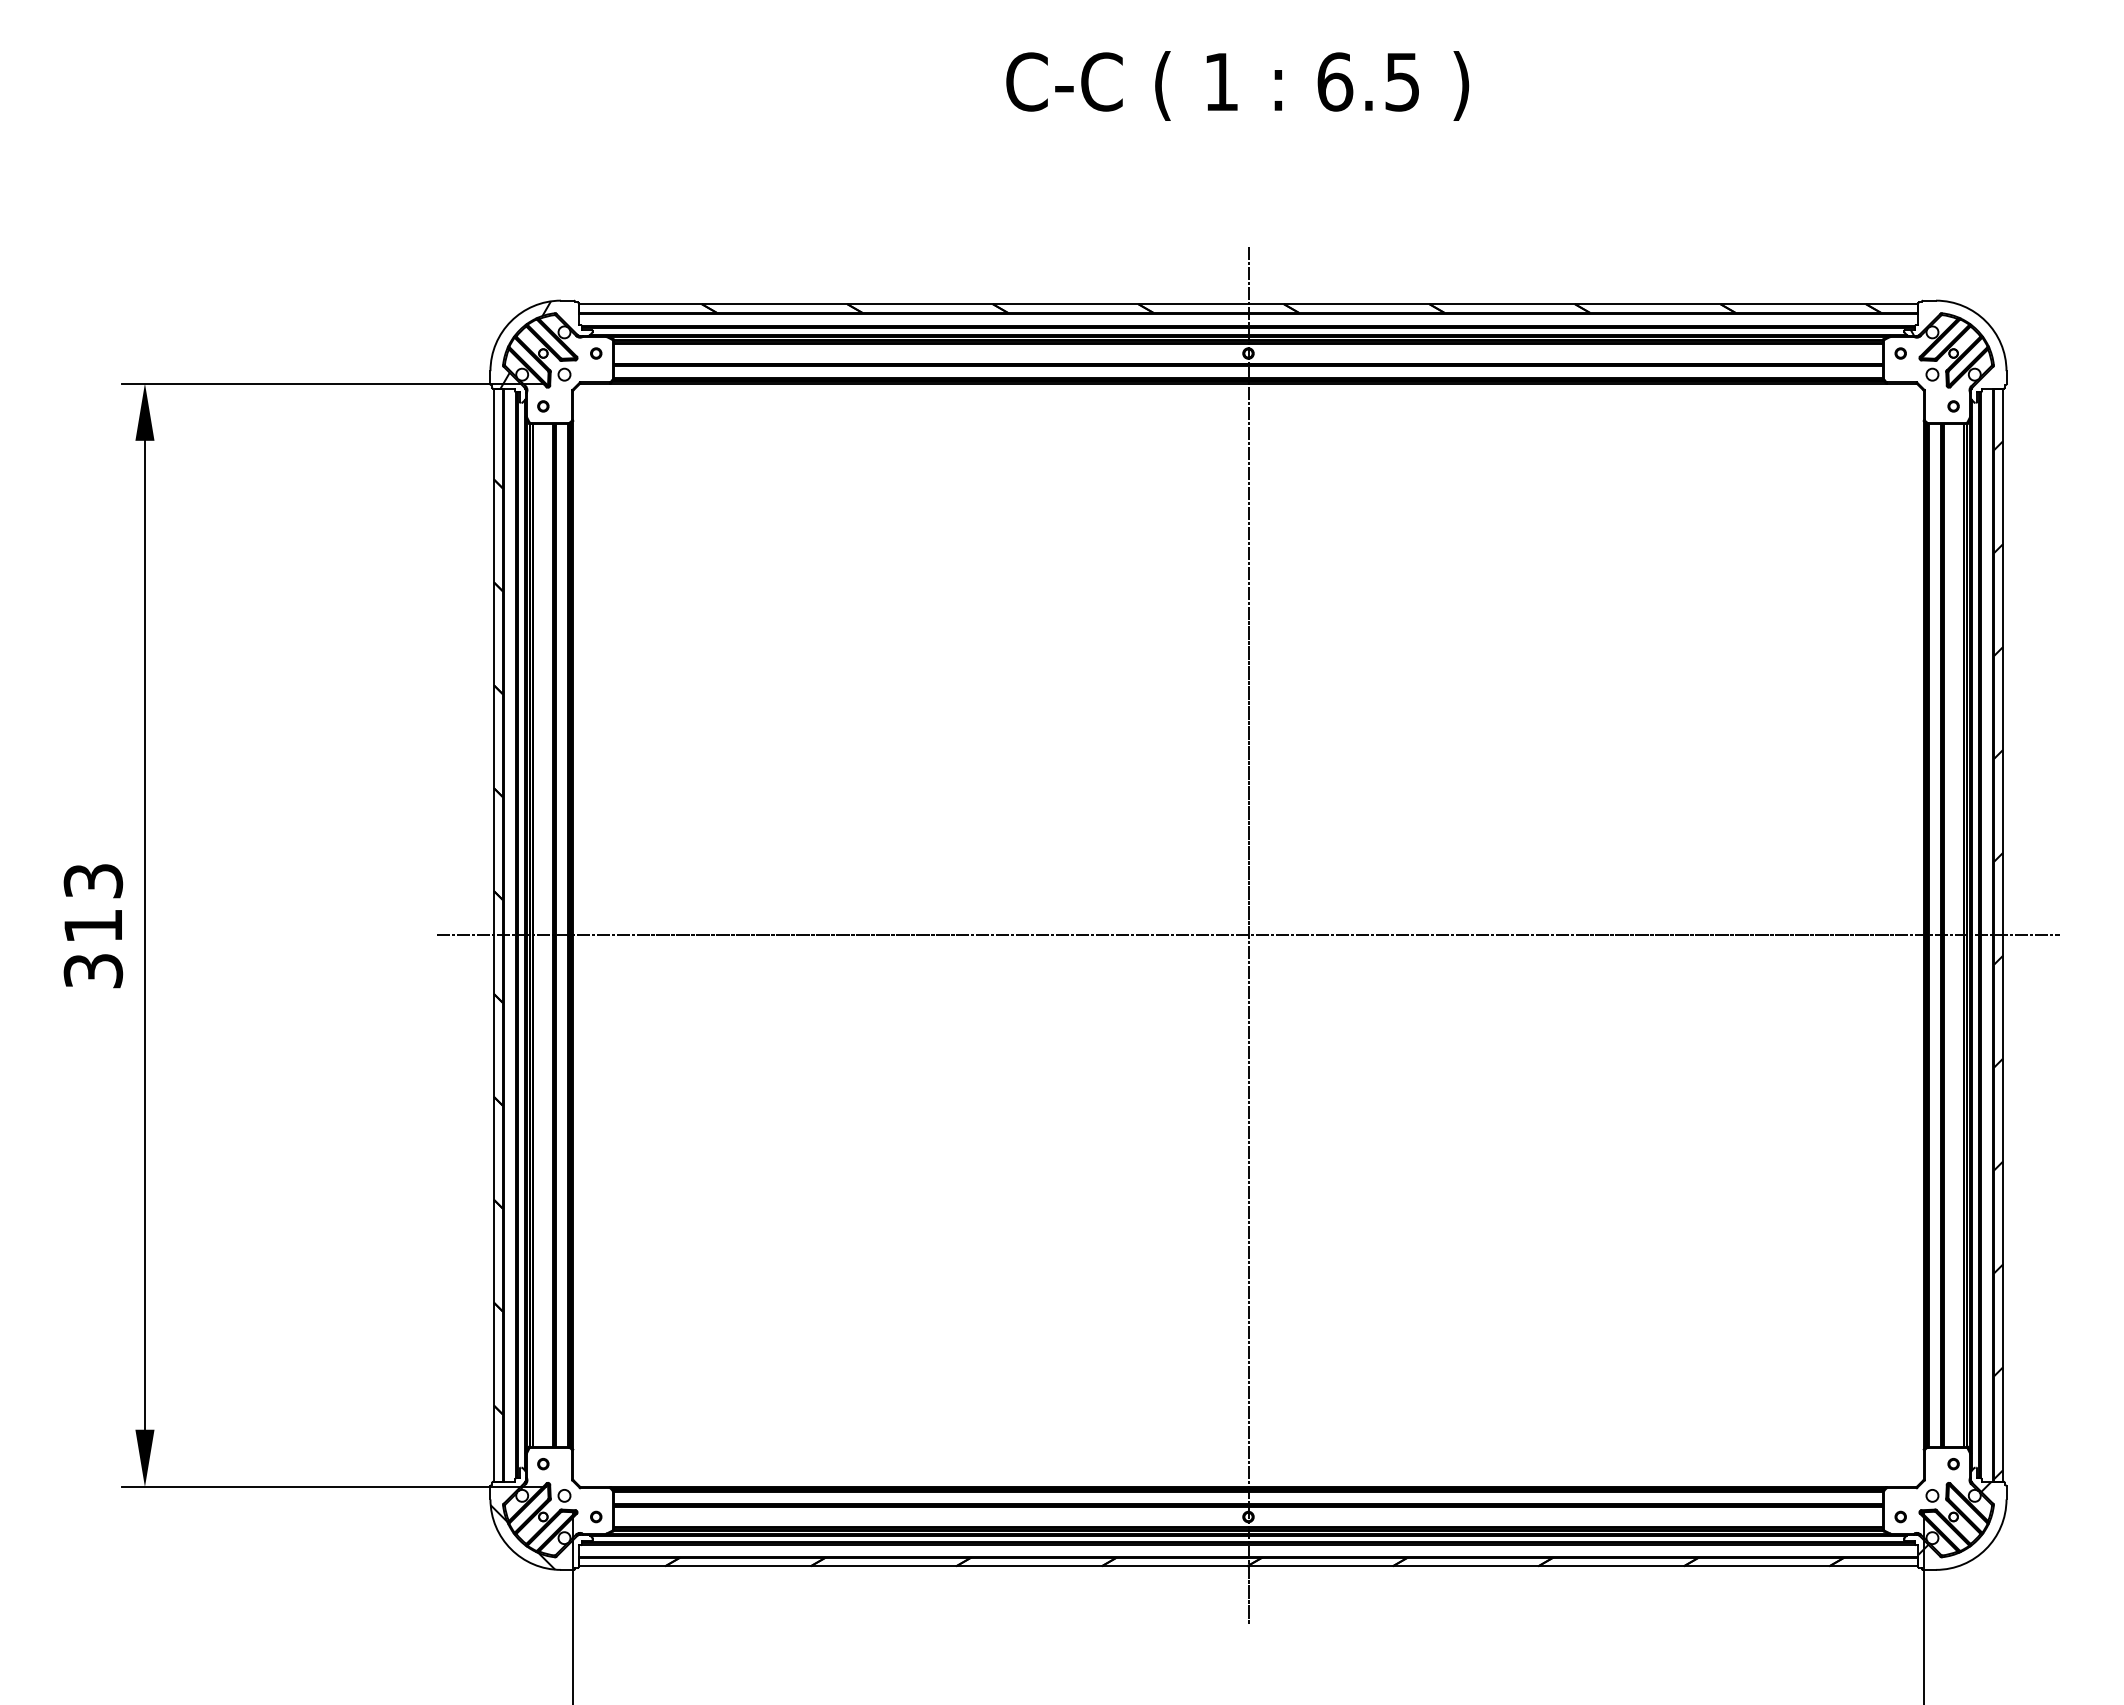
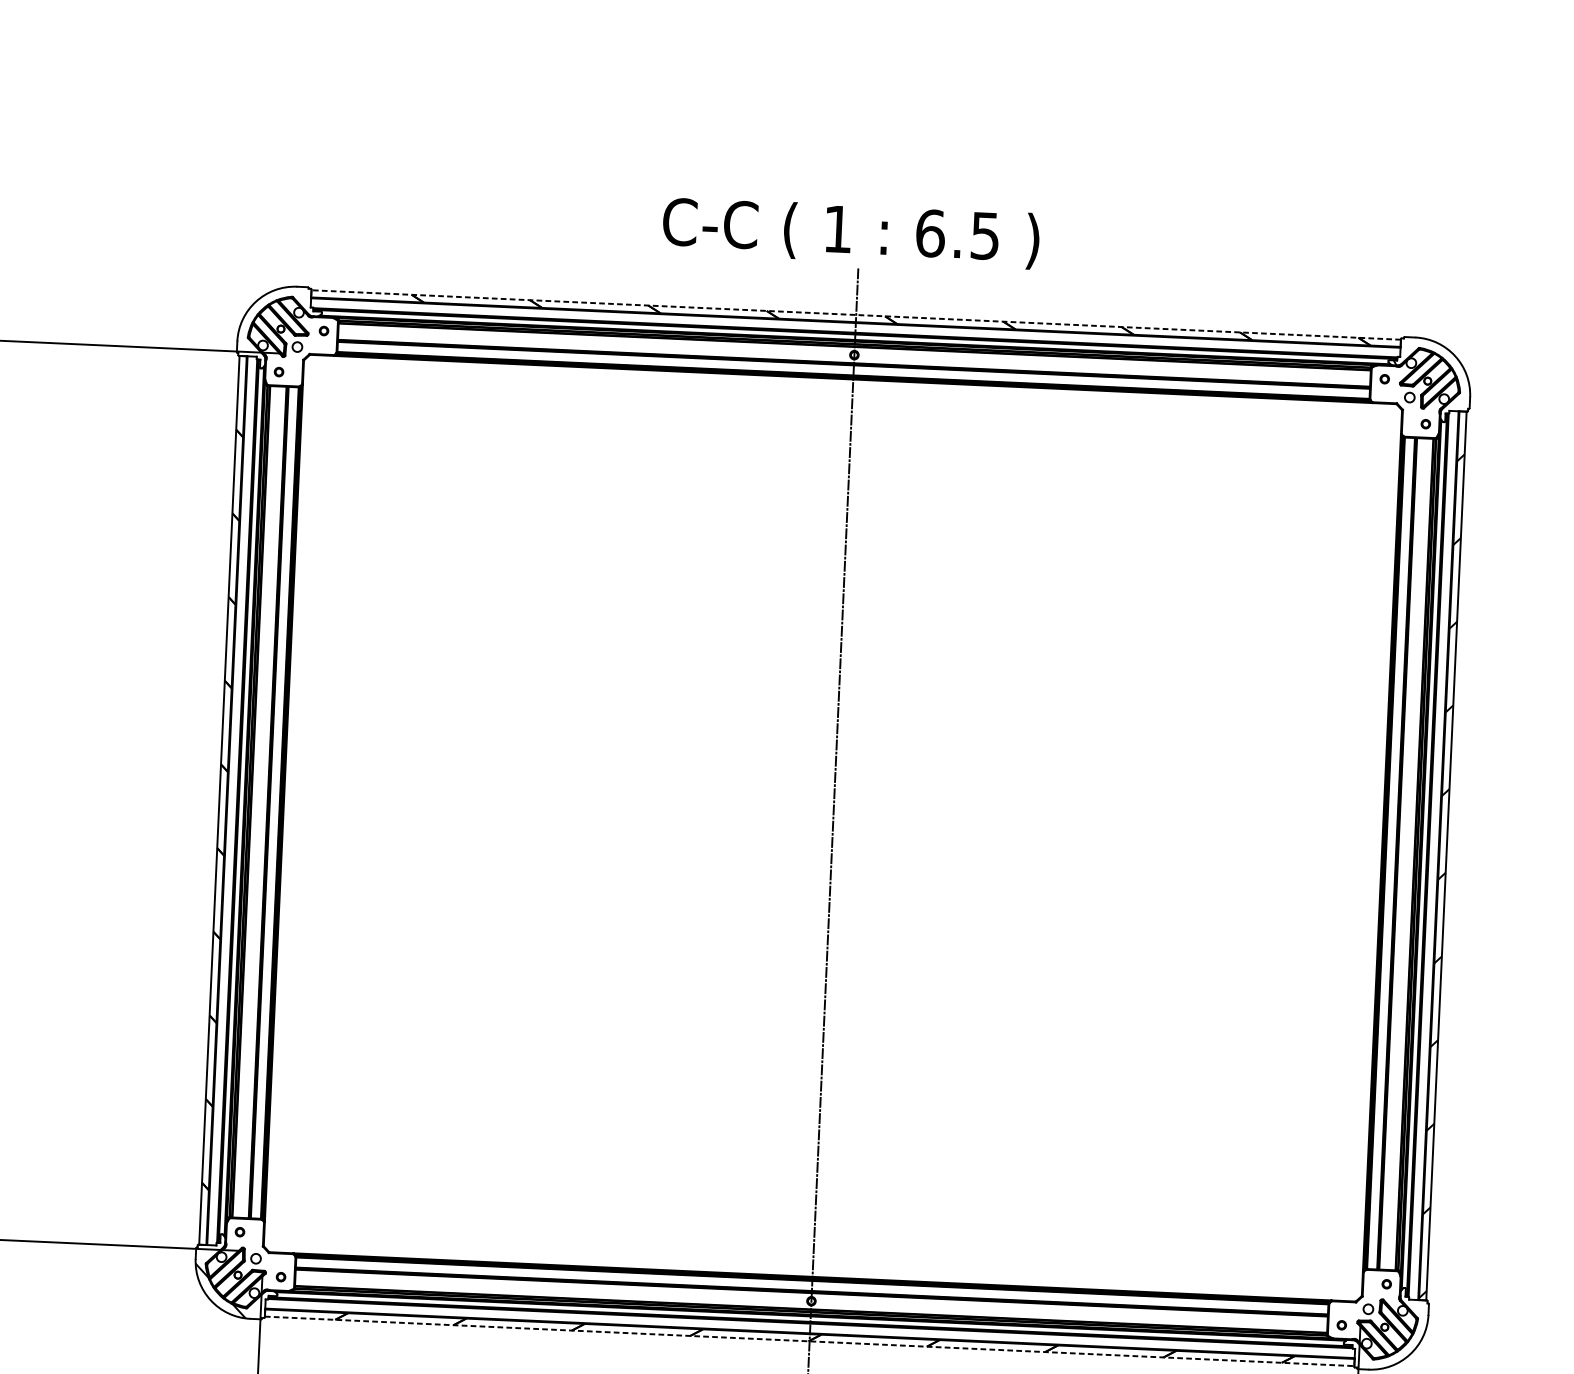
text: (1237, 85) -> (851, 232), moved
line: (1248, 304) -> (856, 315), solid -> dashed
hatch: (525, 344) -> (266, 321), removed
line: (1248, 935) -> (832, 828), removed
hatch: (1954, 1517) -> (1385, 1327), removed
line: (1248, 1566) -> (809, 1341), solid -> dashed

